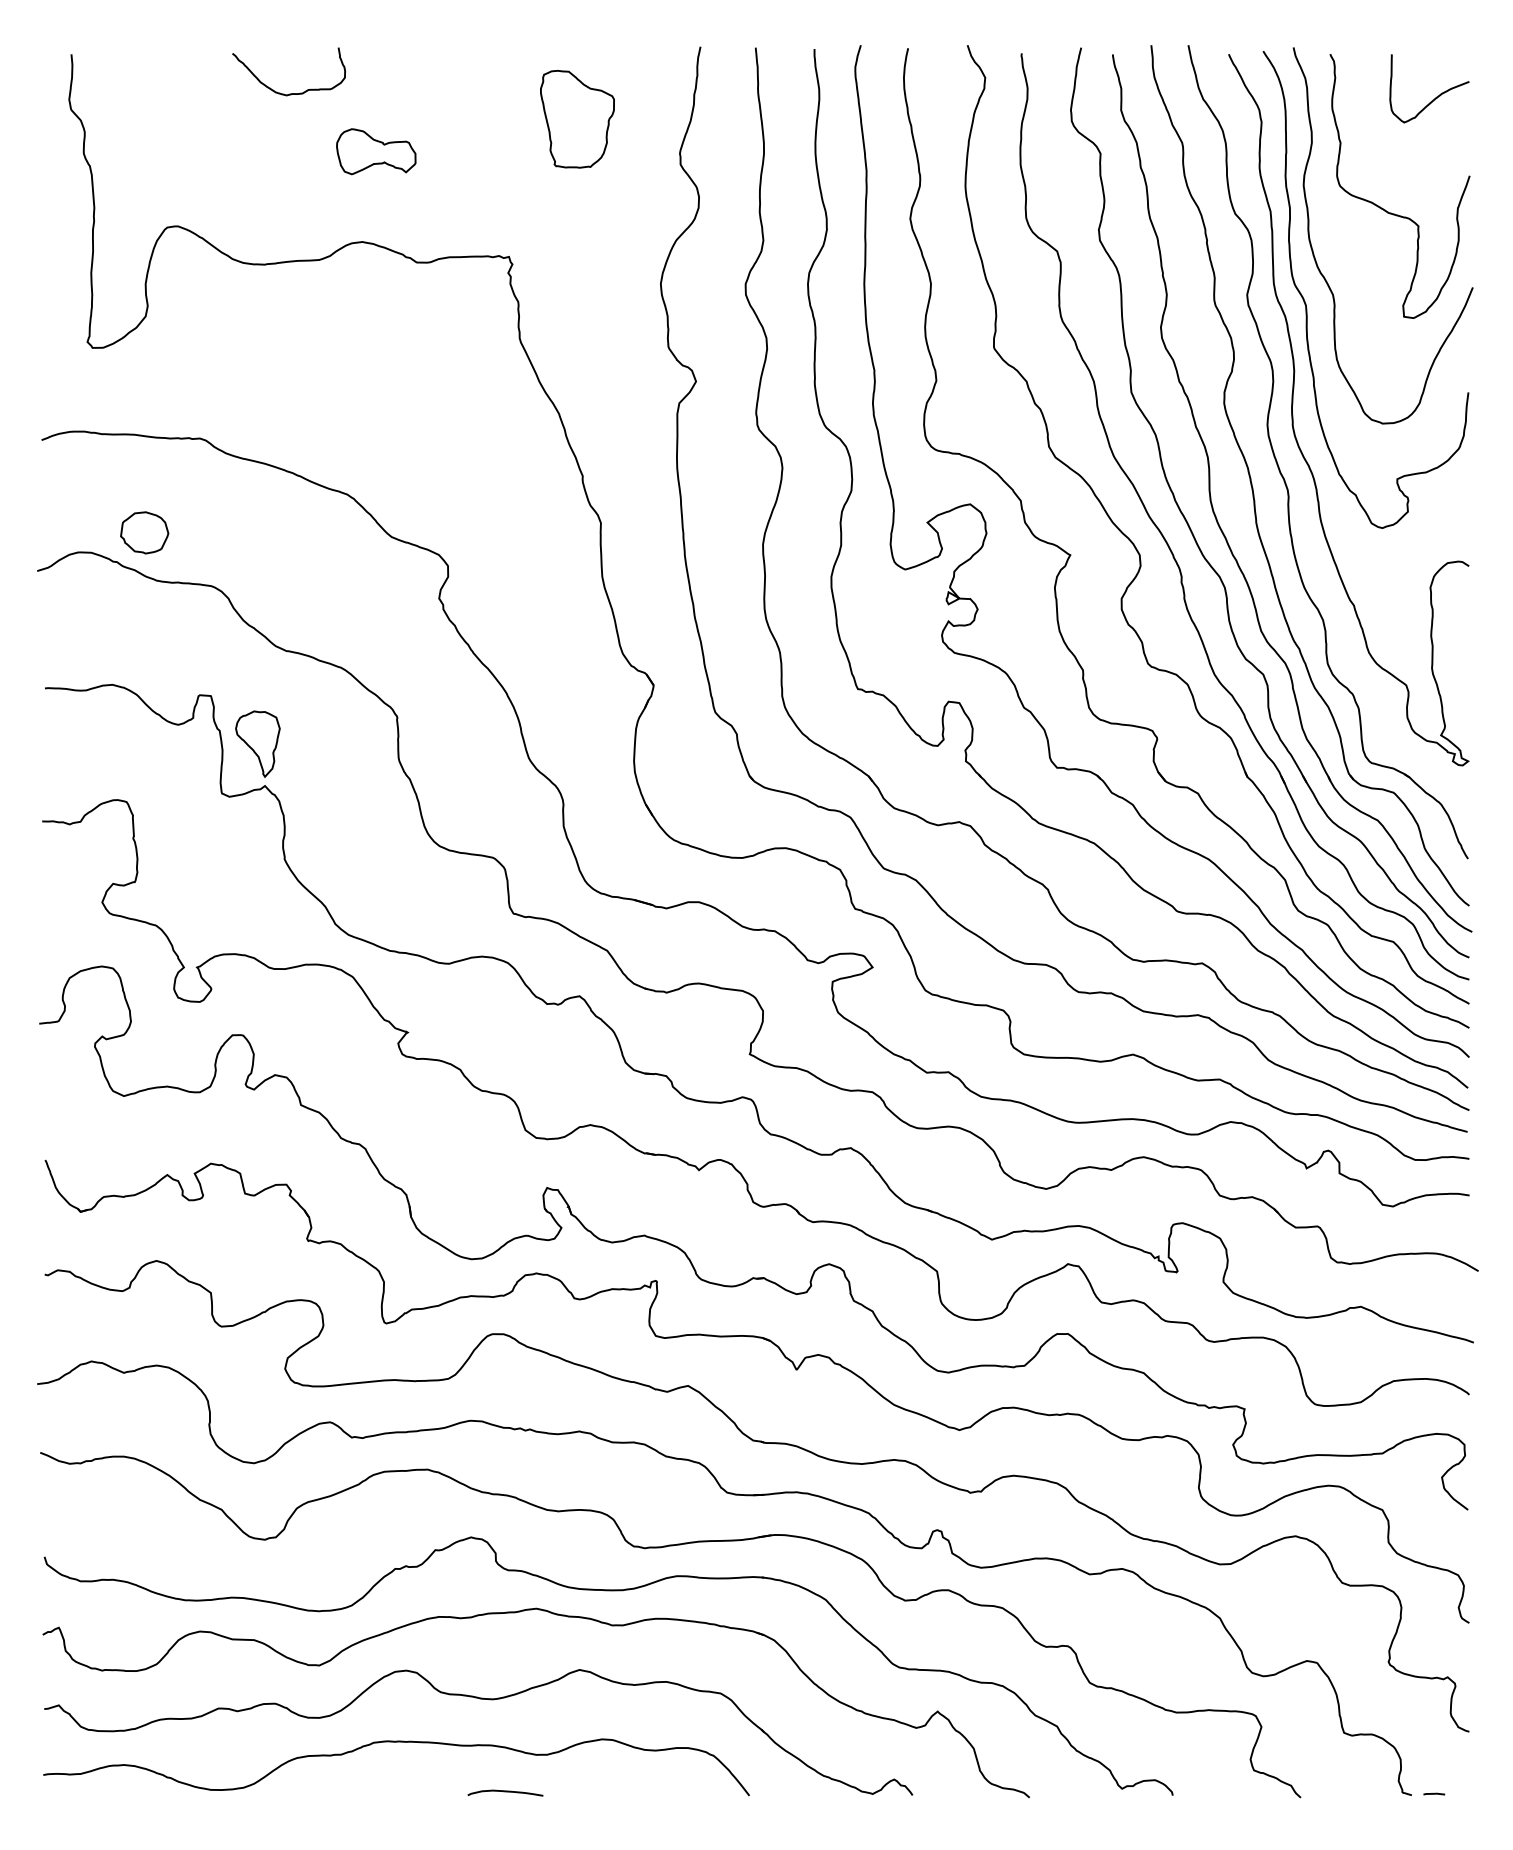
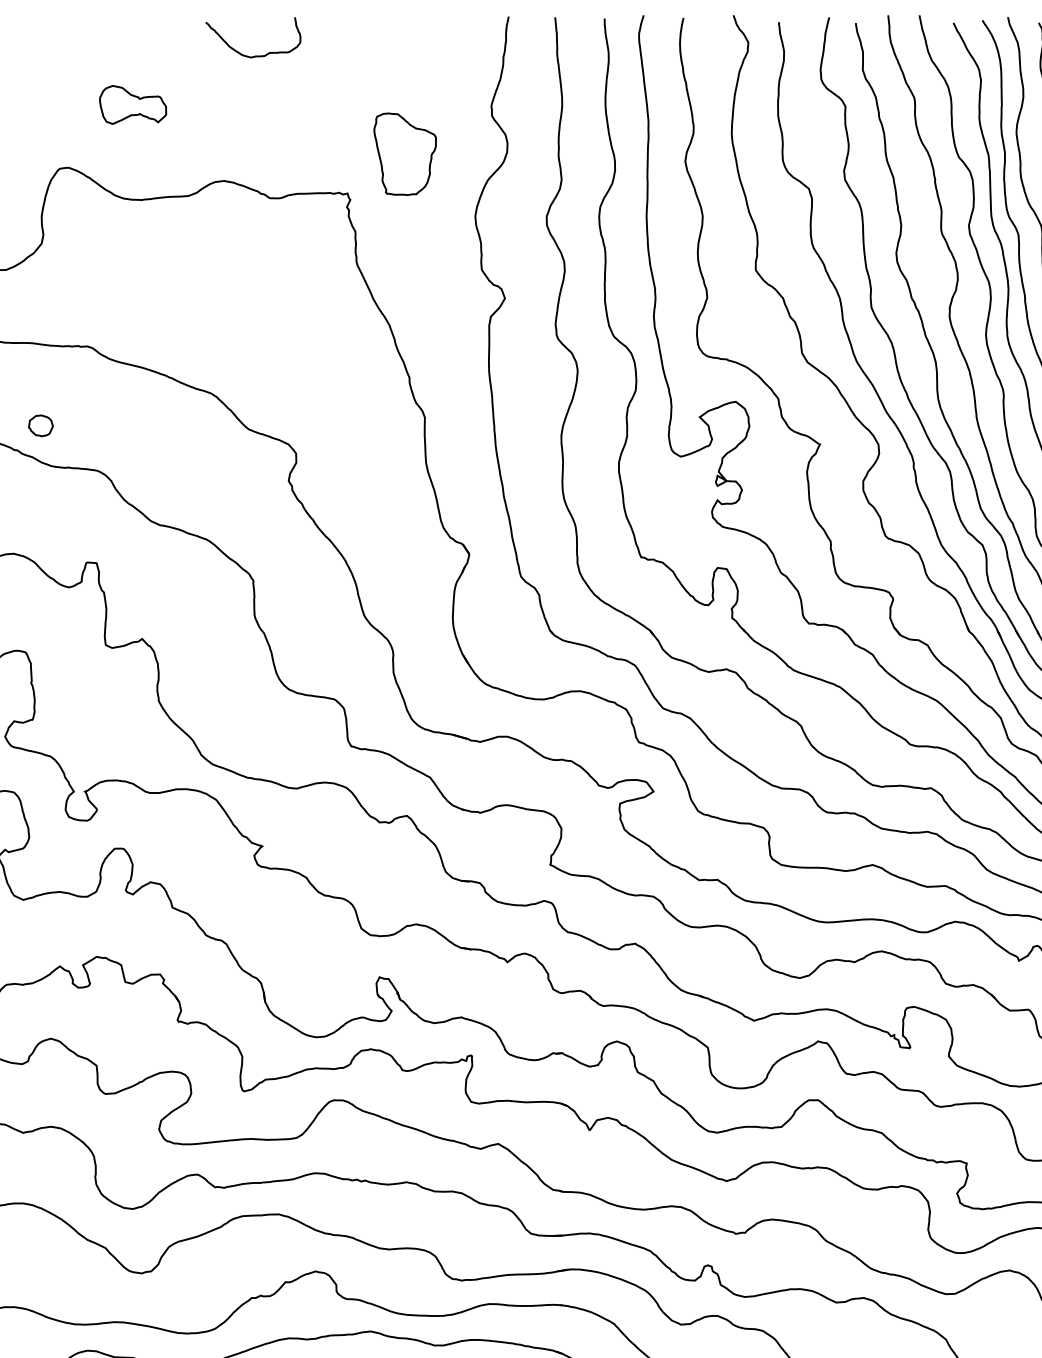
curve: (289, 93) -> (253, 55), moved
part: (577, 119) -> (405, 154), moved
part: (376, 151) -> (133, 104), moved
part: (144, 532) -> (40, 425), size x0.6
part: (257, 743) -> (135, 603), removed

